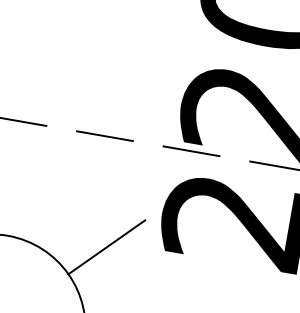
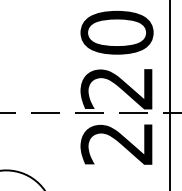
line: (105, 246) -> (55, 167), removed

